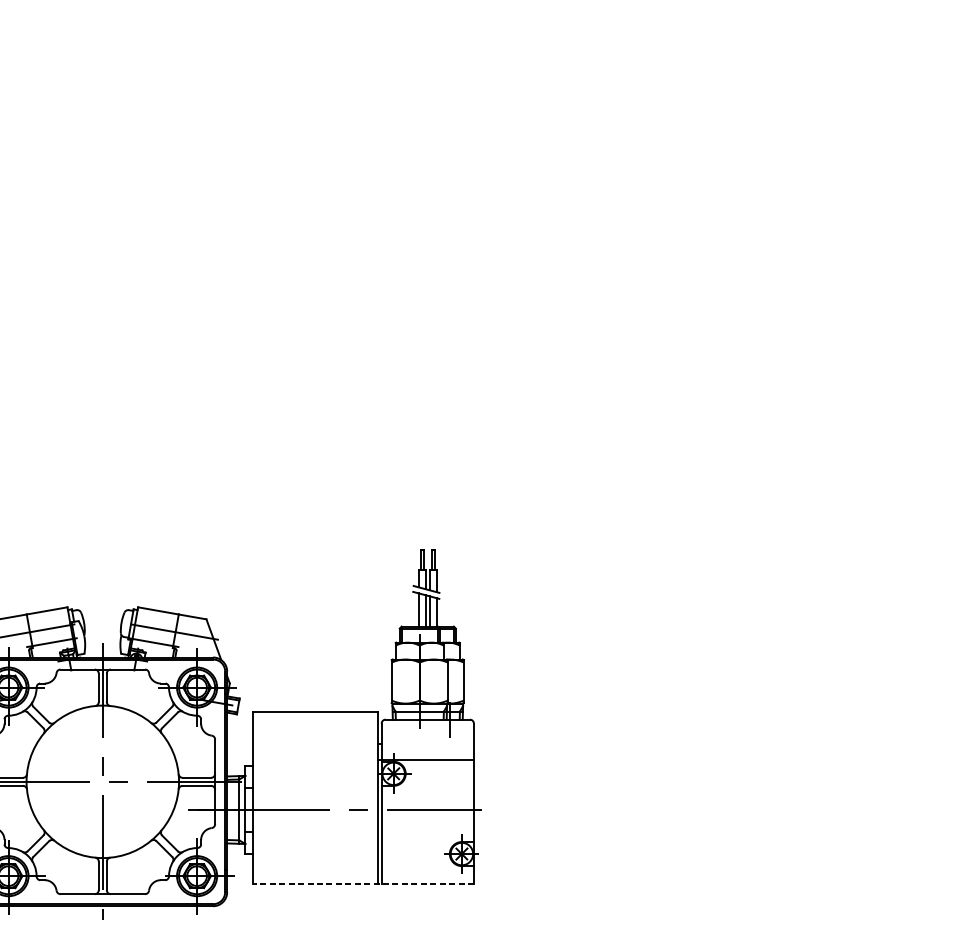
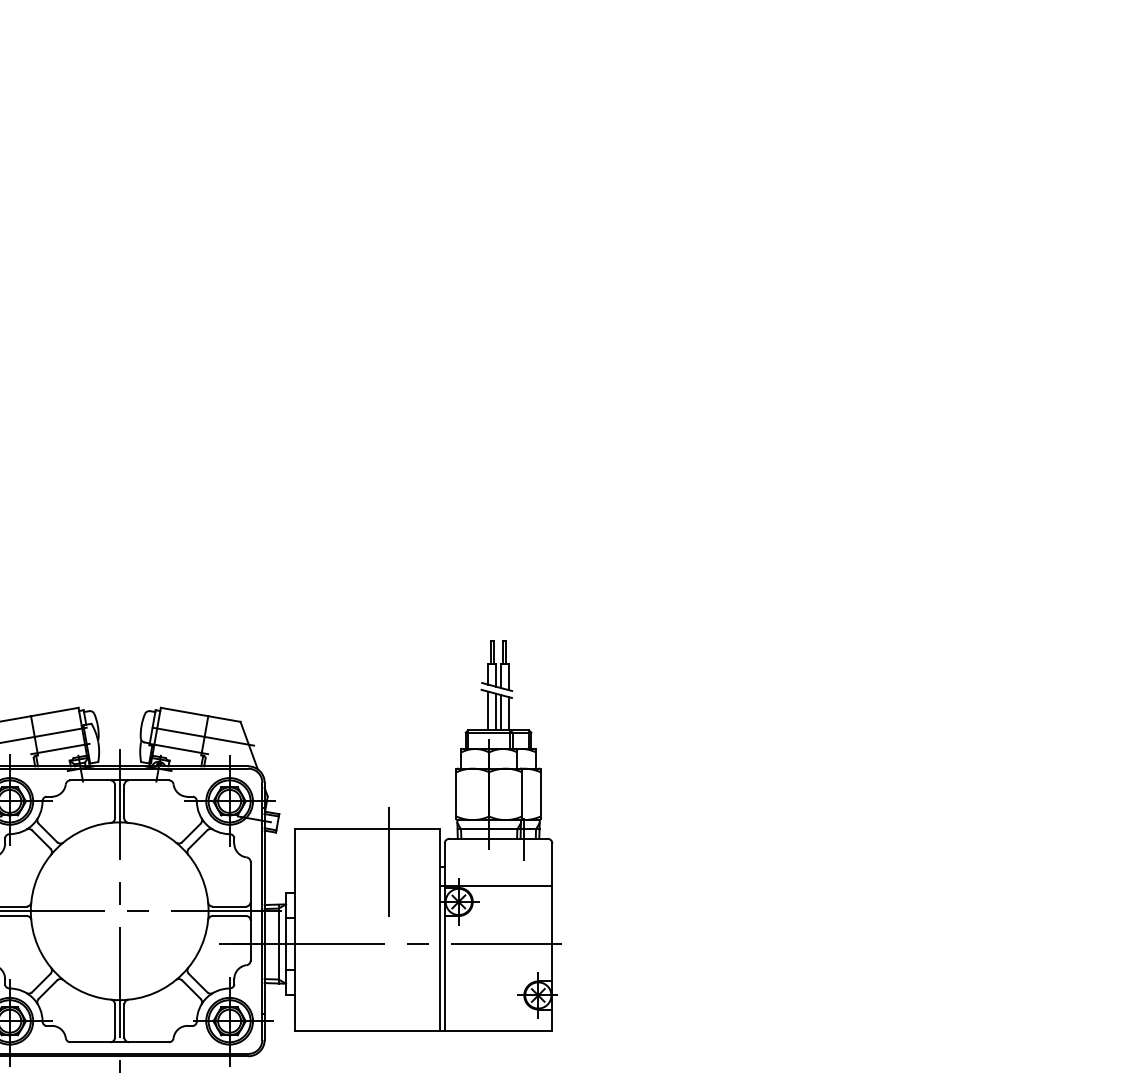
line: (333, 739) -> (388, 861), added
line: (363, 884) -> (423, 1030), dashed -> solid

